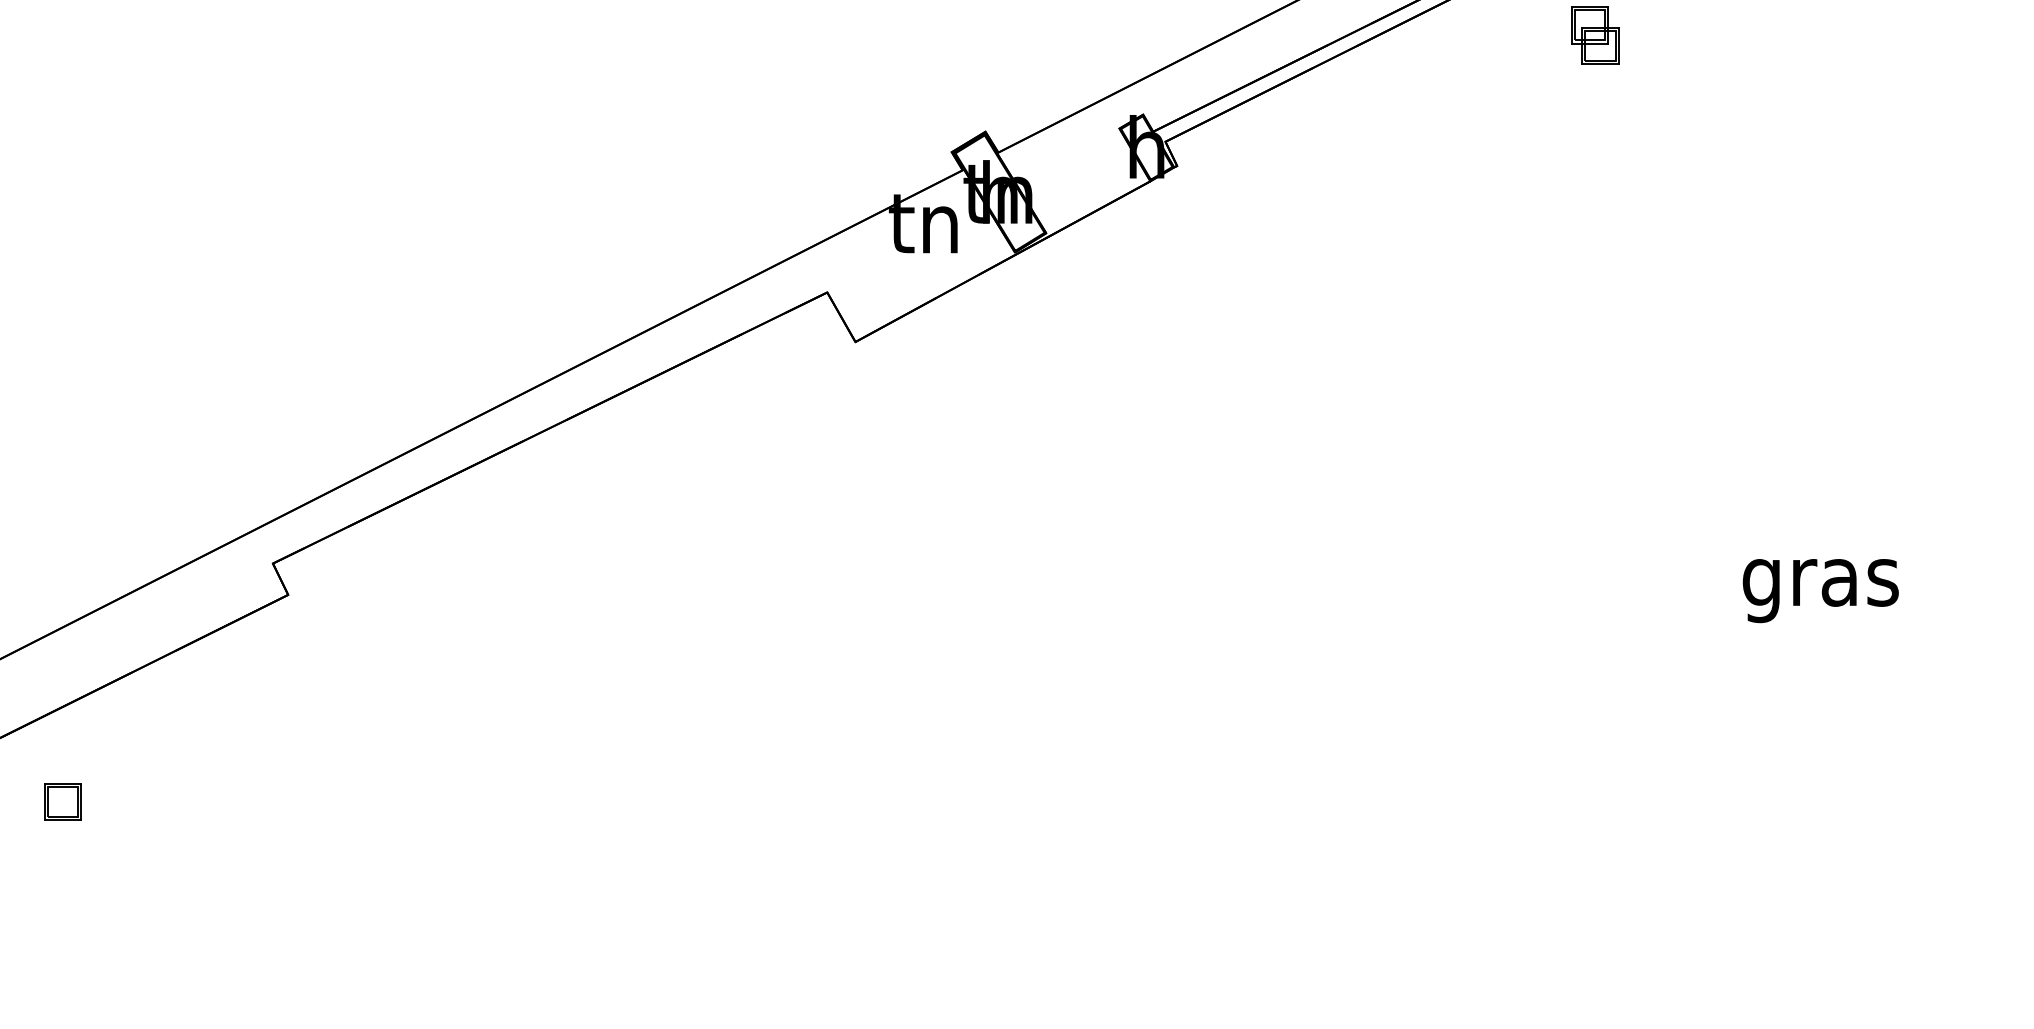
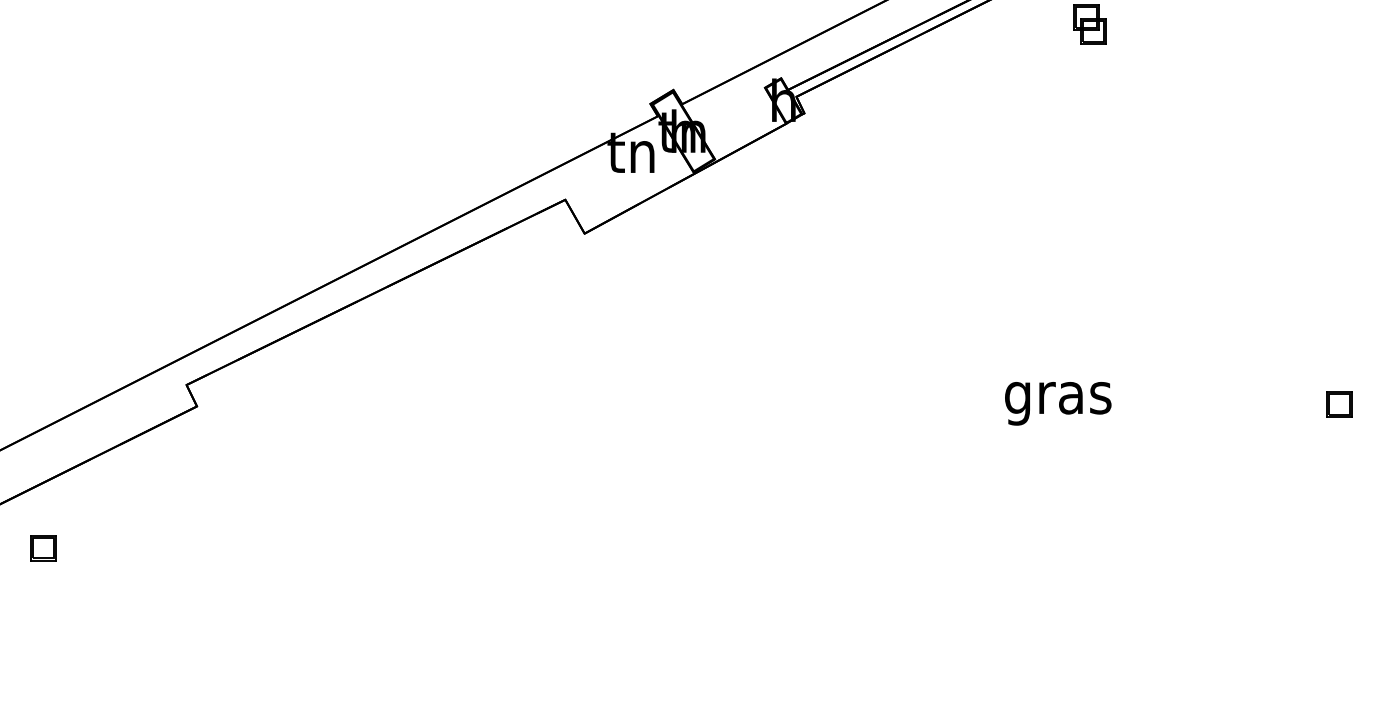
text: (1821, 590) -> (1058, 403), moved
part: (1960, 592) -> (1339, 404), added

